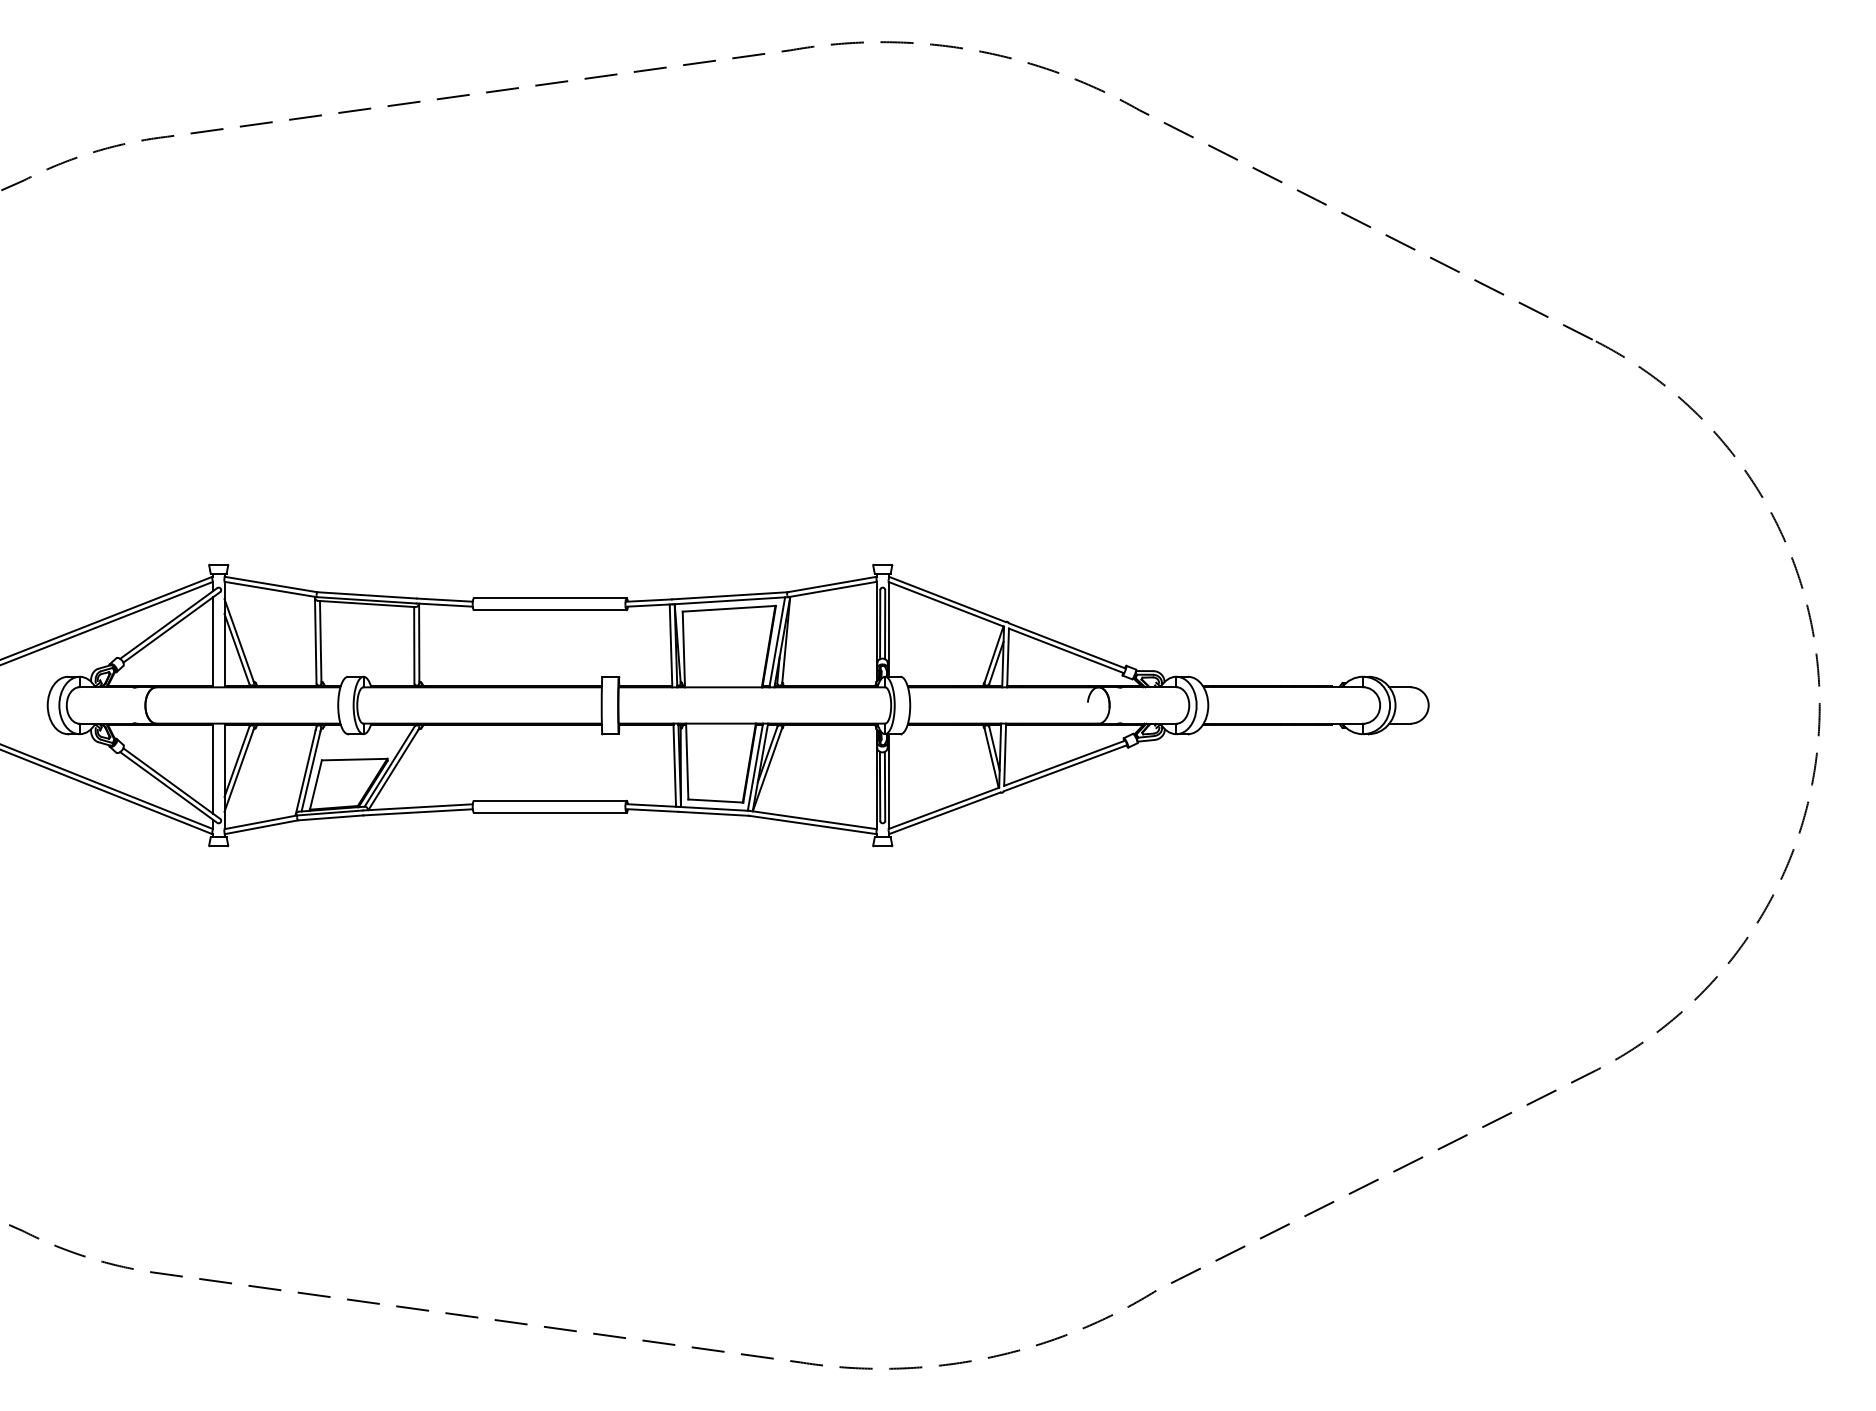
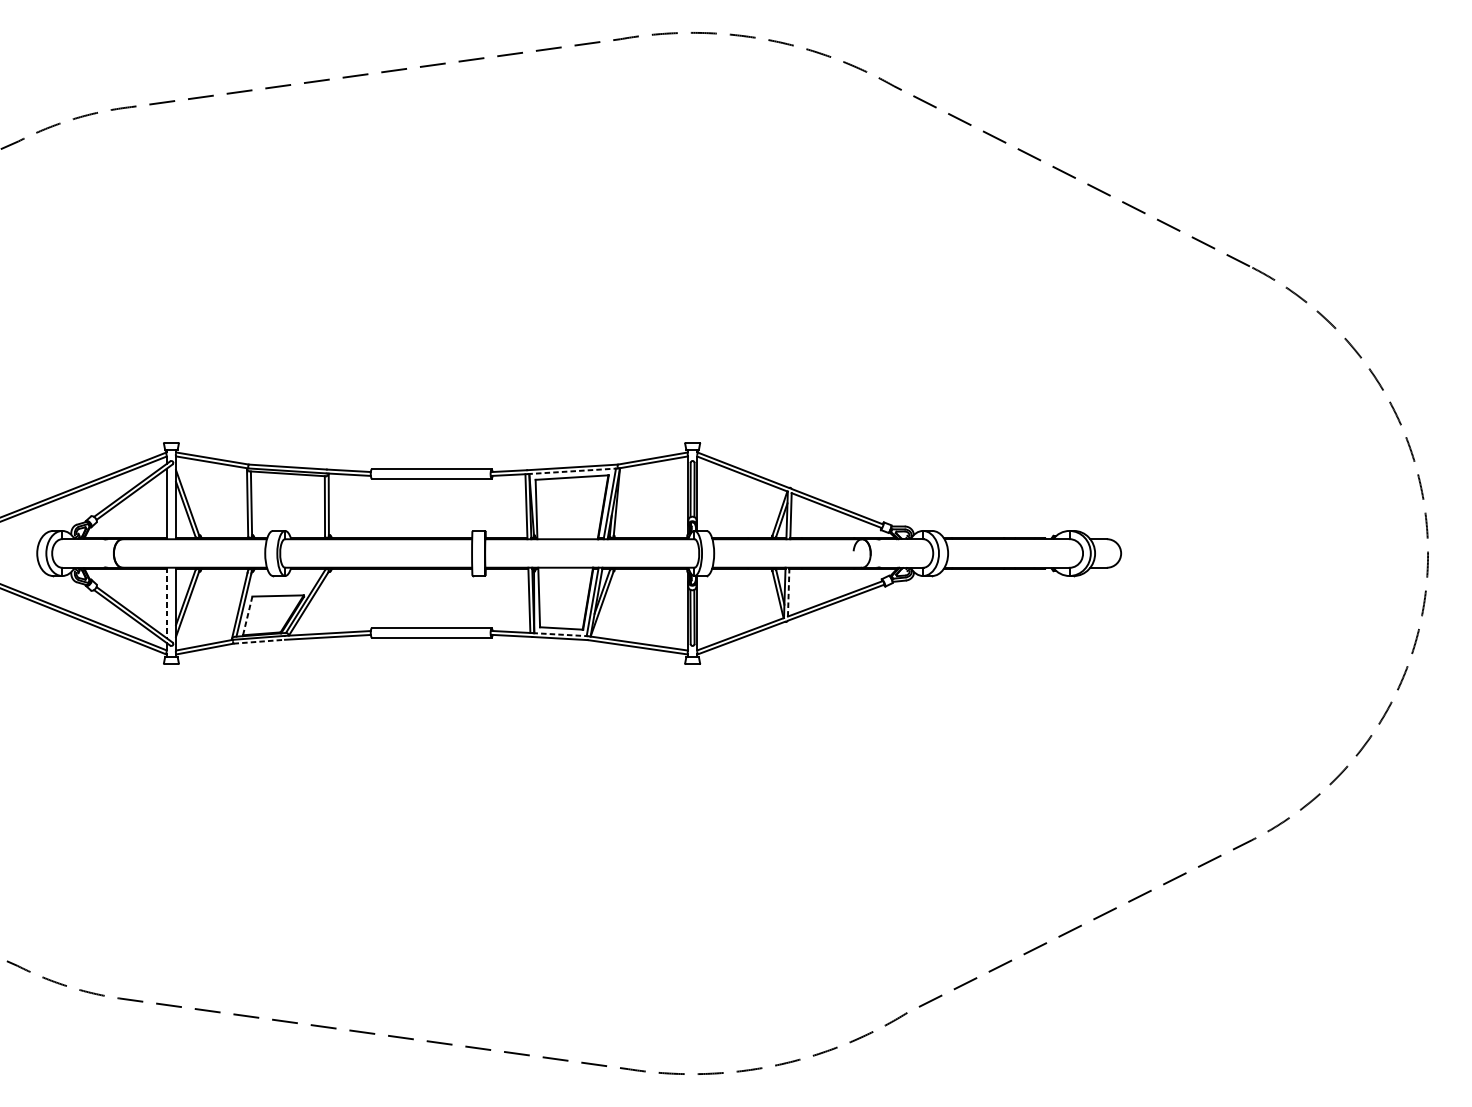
line: (730, 600) -> (573, 471), solid -> dashed
line: (1005, 754) -> (788, 591), solid -> dashed
line: (212, 768) -> (166, 602), solid -> dashed
line: (316, 784) -> (248, 615), solid -> dashed
line: (714, 808) -> (560, 634), solid -> dashed
line: (330, 817) -> (259, 641), solid -> dashed

